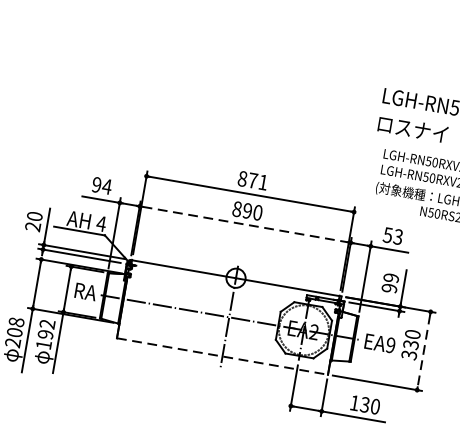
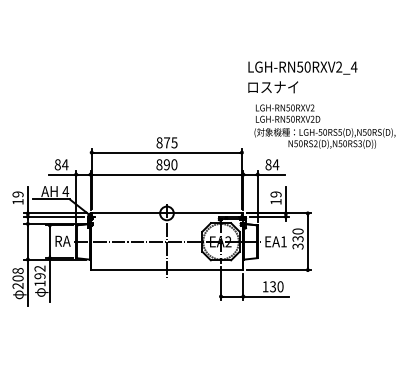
text: (263, 182) -> (174, 142), 871 -> 875
text: (96, 184) -> (57, 164), 94 -> 84
text: (33, 220) -> (17, 197), 20 -> 19
line: (246, 224) -> (167, 174), dashed -> solid
text: (393, 235) -> (272, 164), 53 -> 84
text: (388, 287) -> (275, 201), 99 -> 19
text: (390, 344) -> (283, 241), EA9 -> EA1
line: (423, 351) -> (307, 242), dashed -> solid
line: (223, 357) -> (167, 270), dashed -> solid

